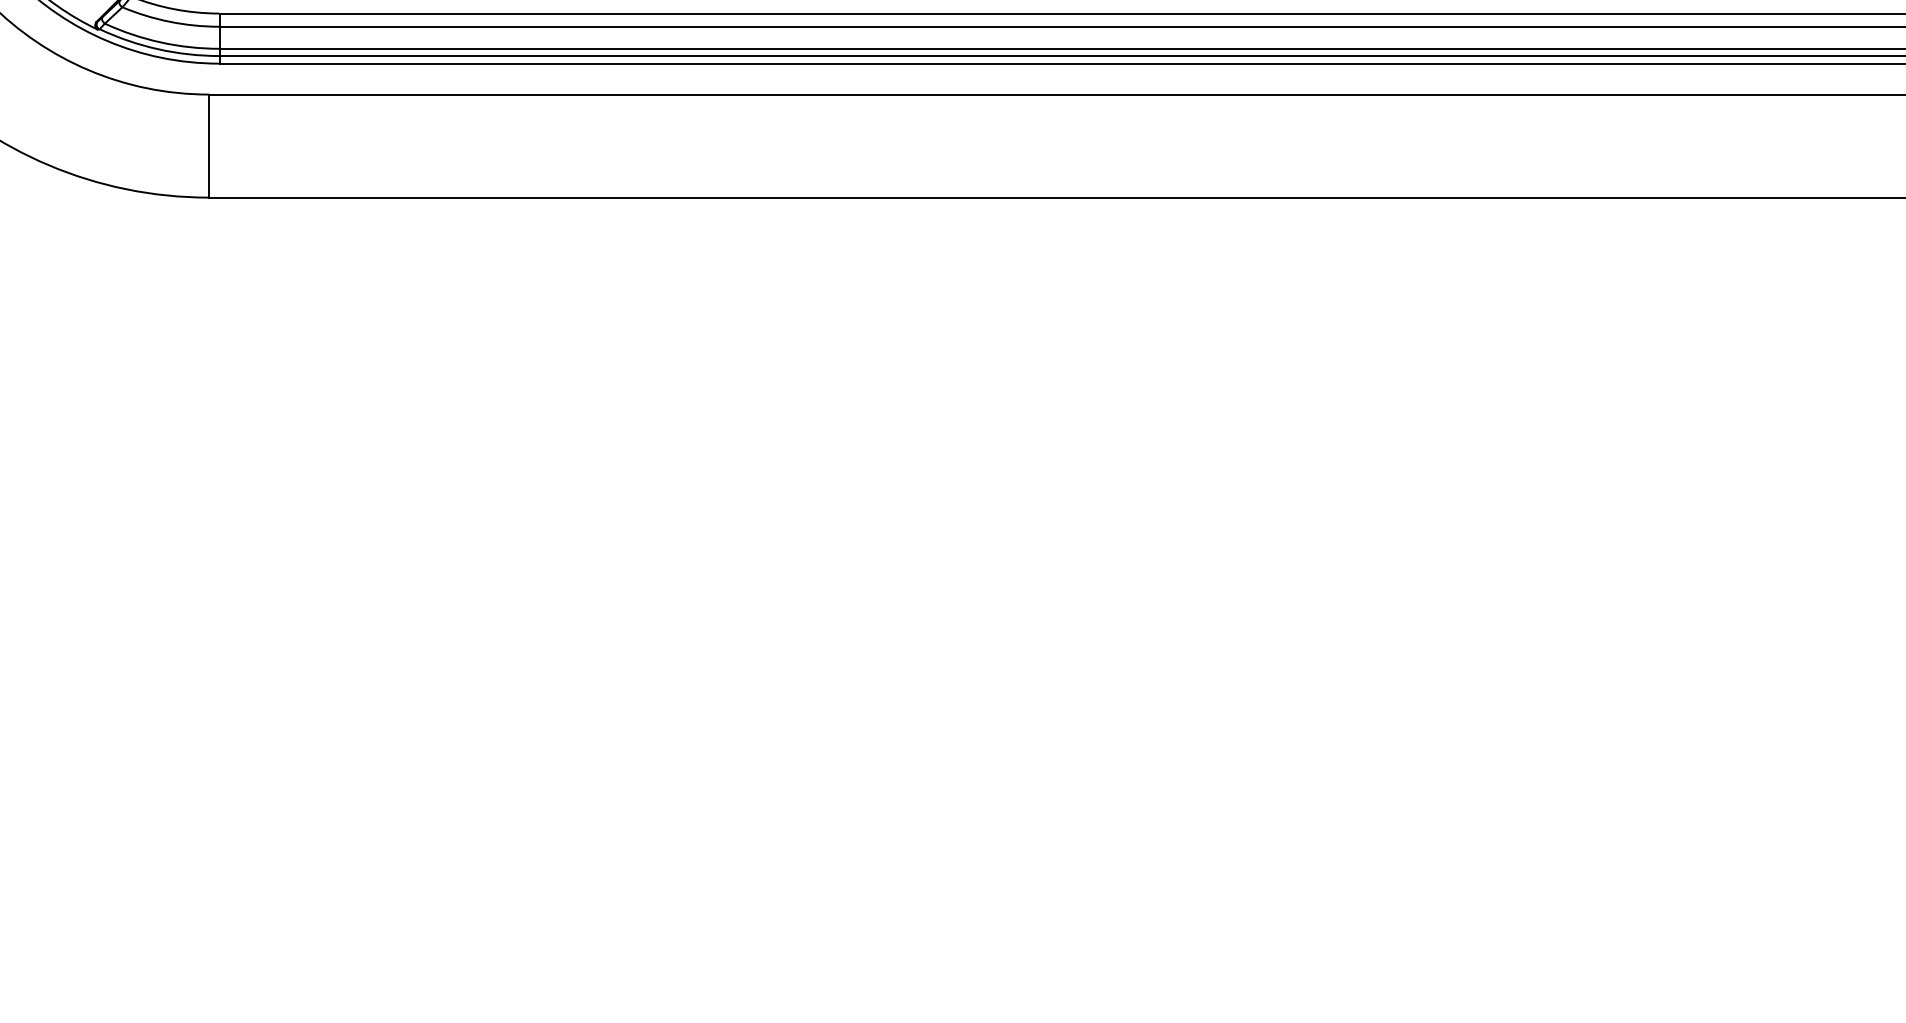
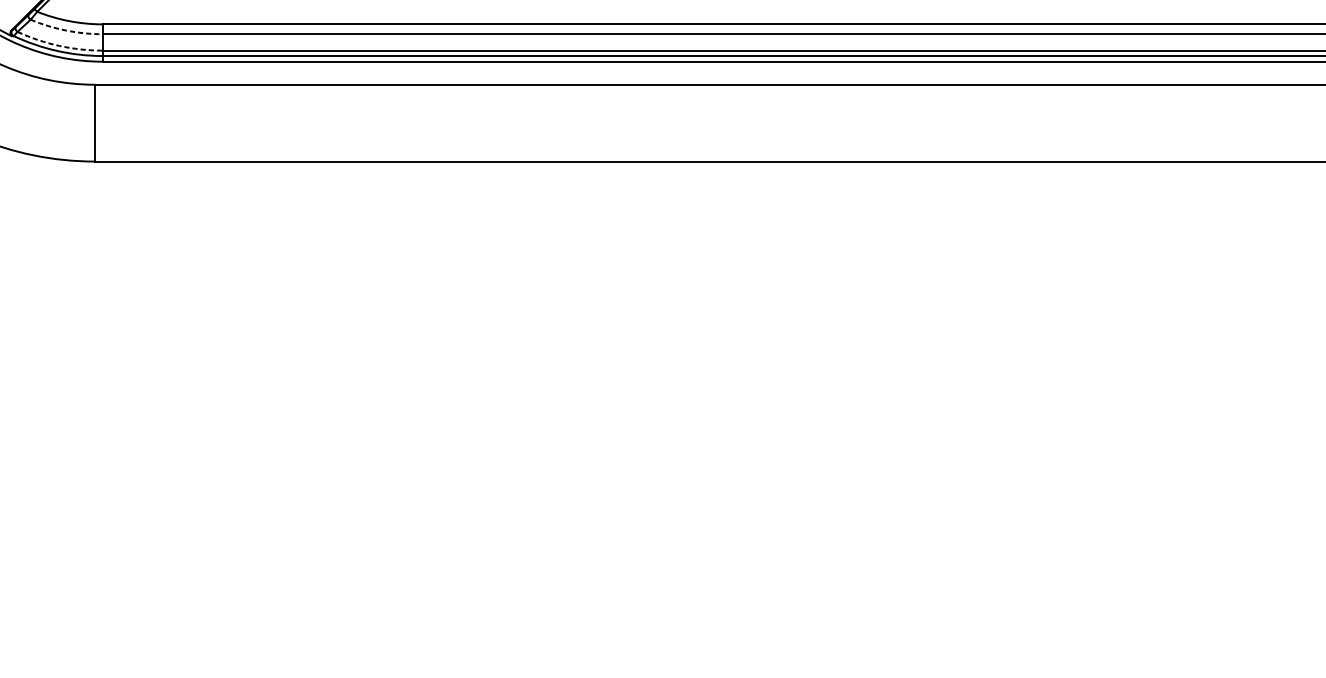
arc: (169, 21) -> (65, 30), solid -> dashed
arc: (160, 42) -> (59, 45), solid -> dashed

